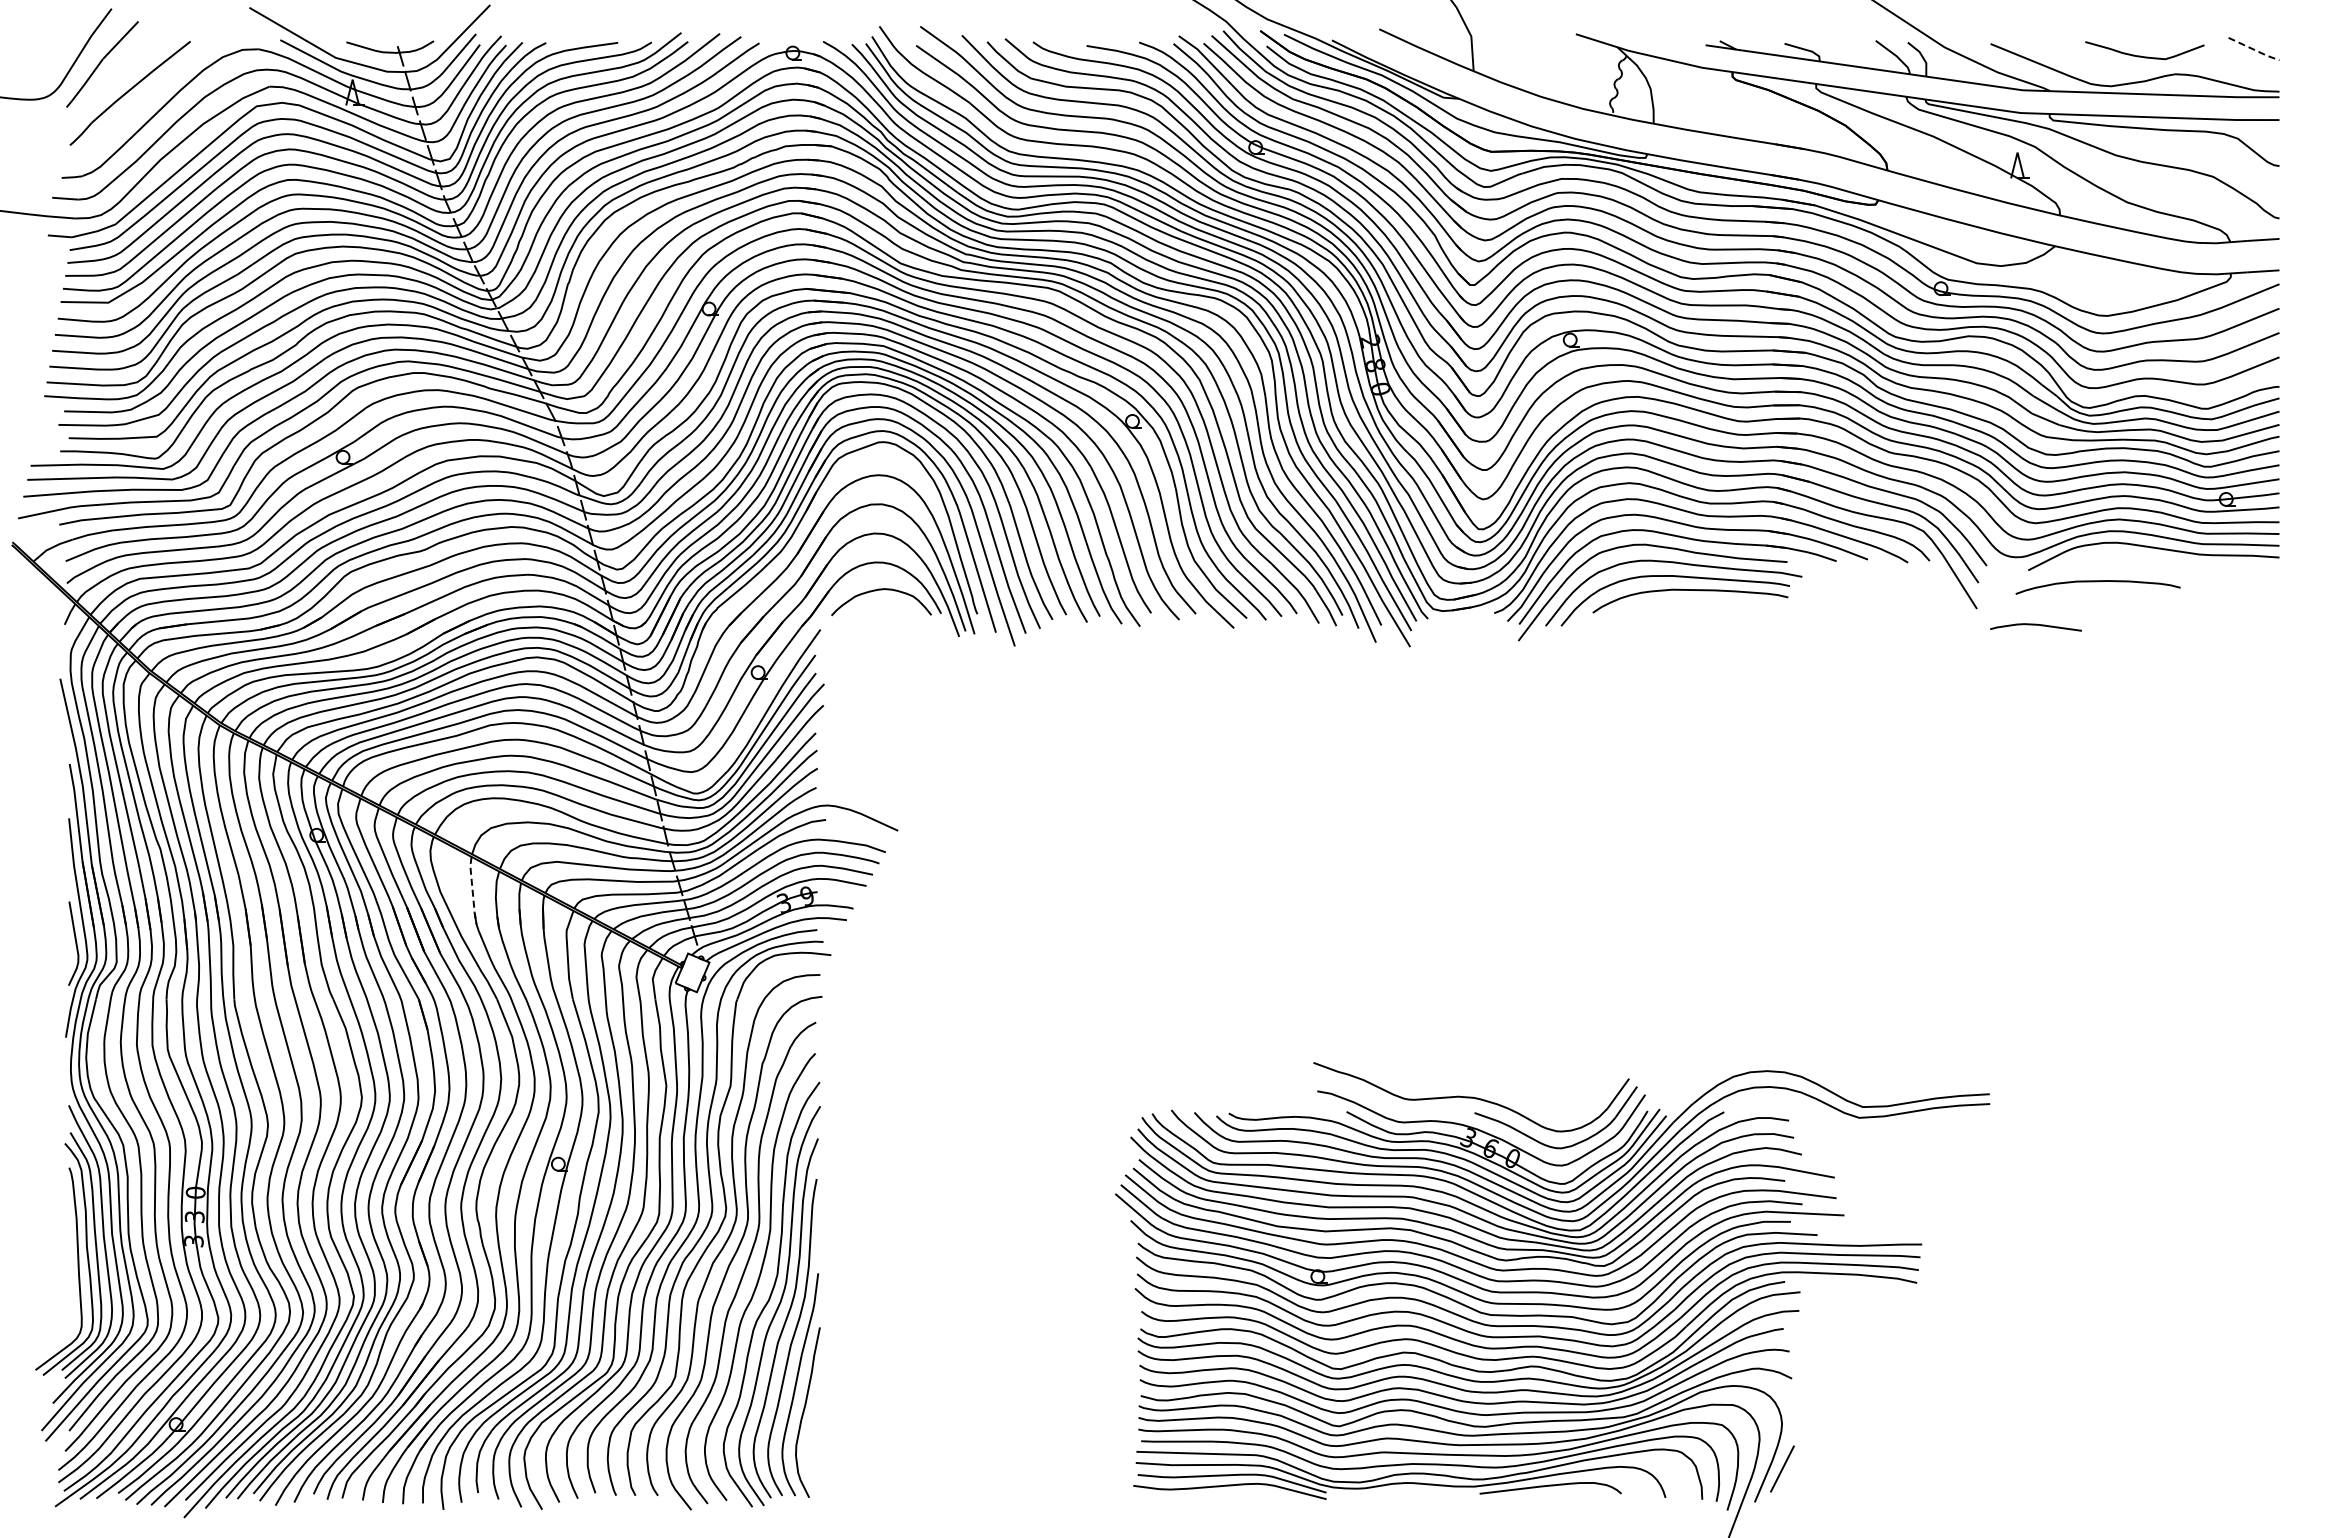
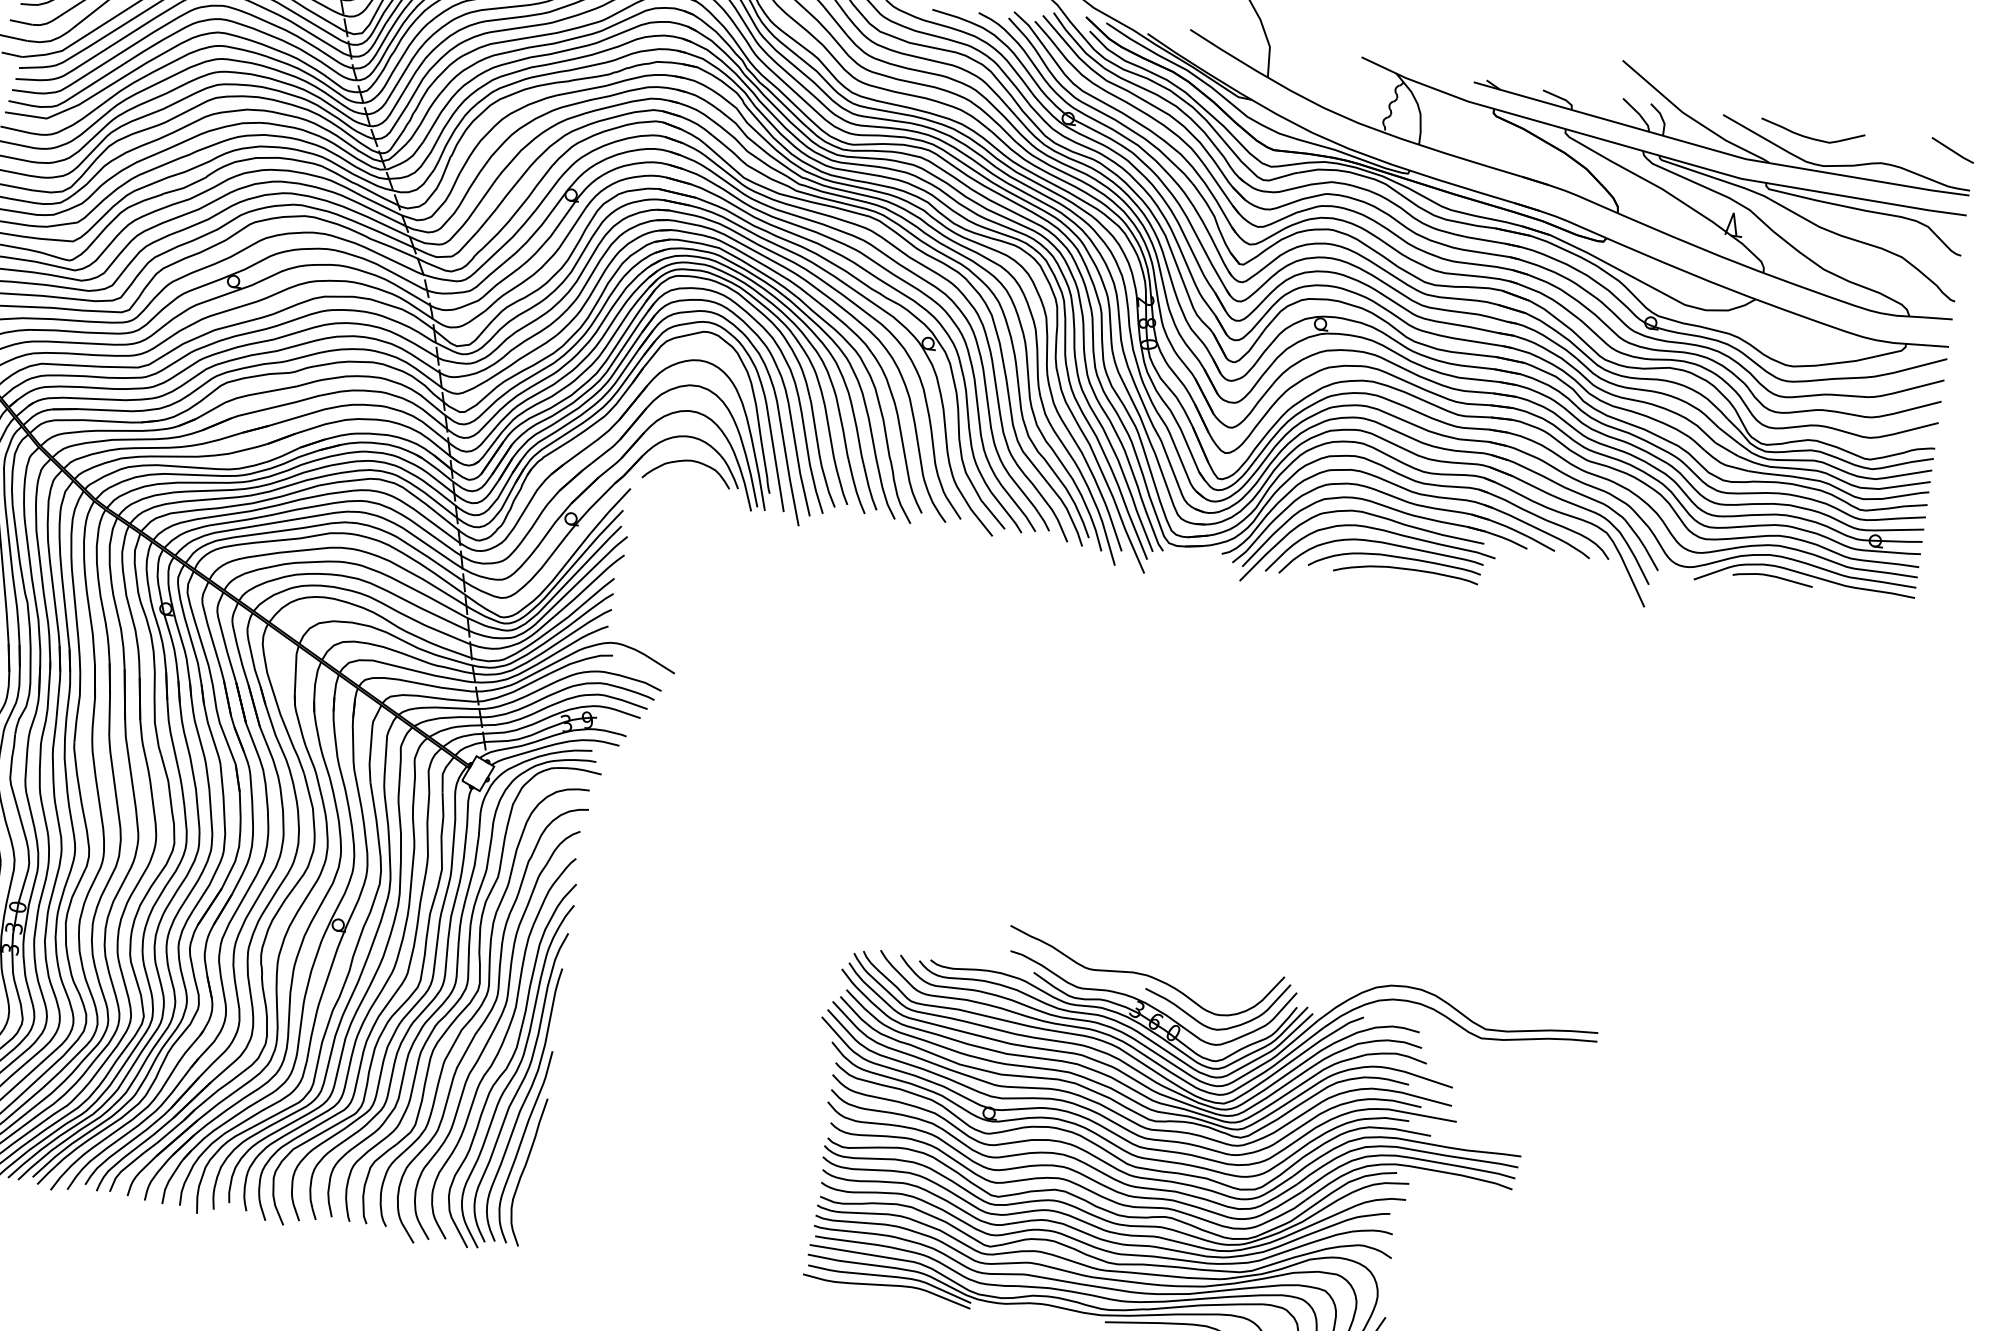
line: (2254, 49) -> (1953, 150), dashed -> solid
curve: (2141, 55) -> (1809, 136), moved
curve: (2097, 582) -> (1405, 570), moved
curve: (2035, 625) -> (1772, 577), moved
line: (472, 891) -> (295, 676), dashed -> solid

